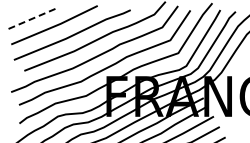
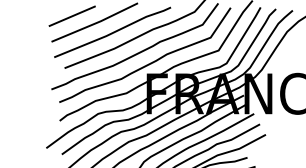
line: (32, 19) -> (72, 16), dashed -> solid

